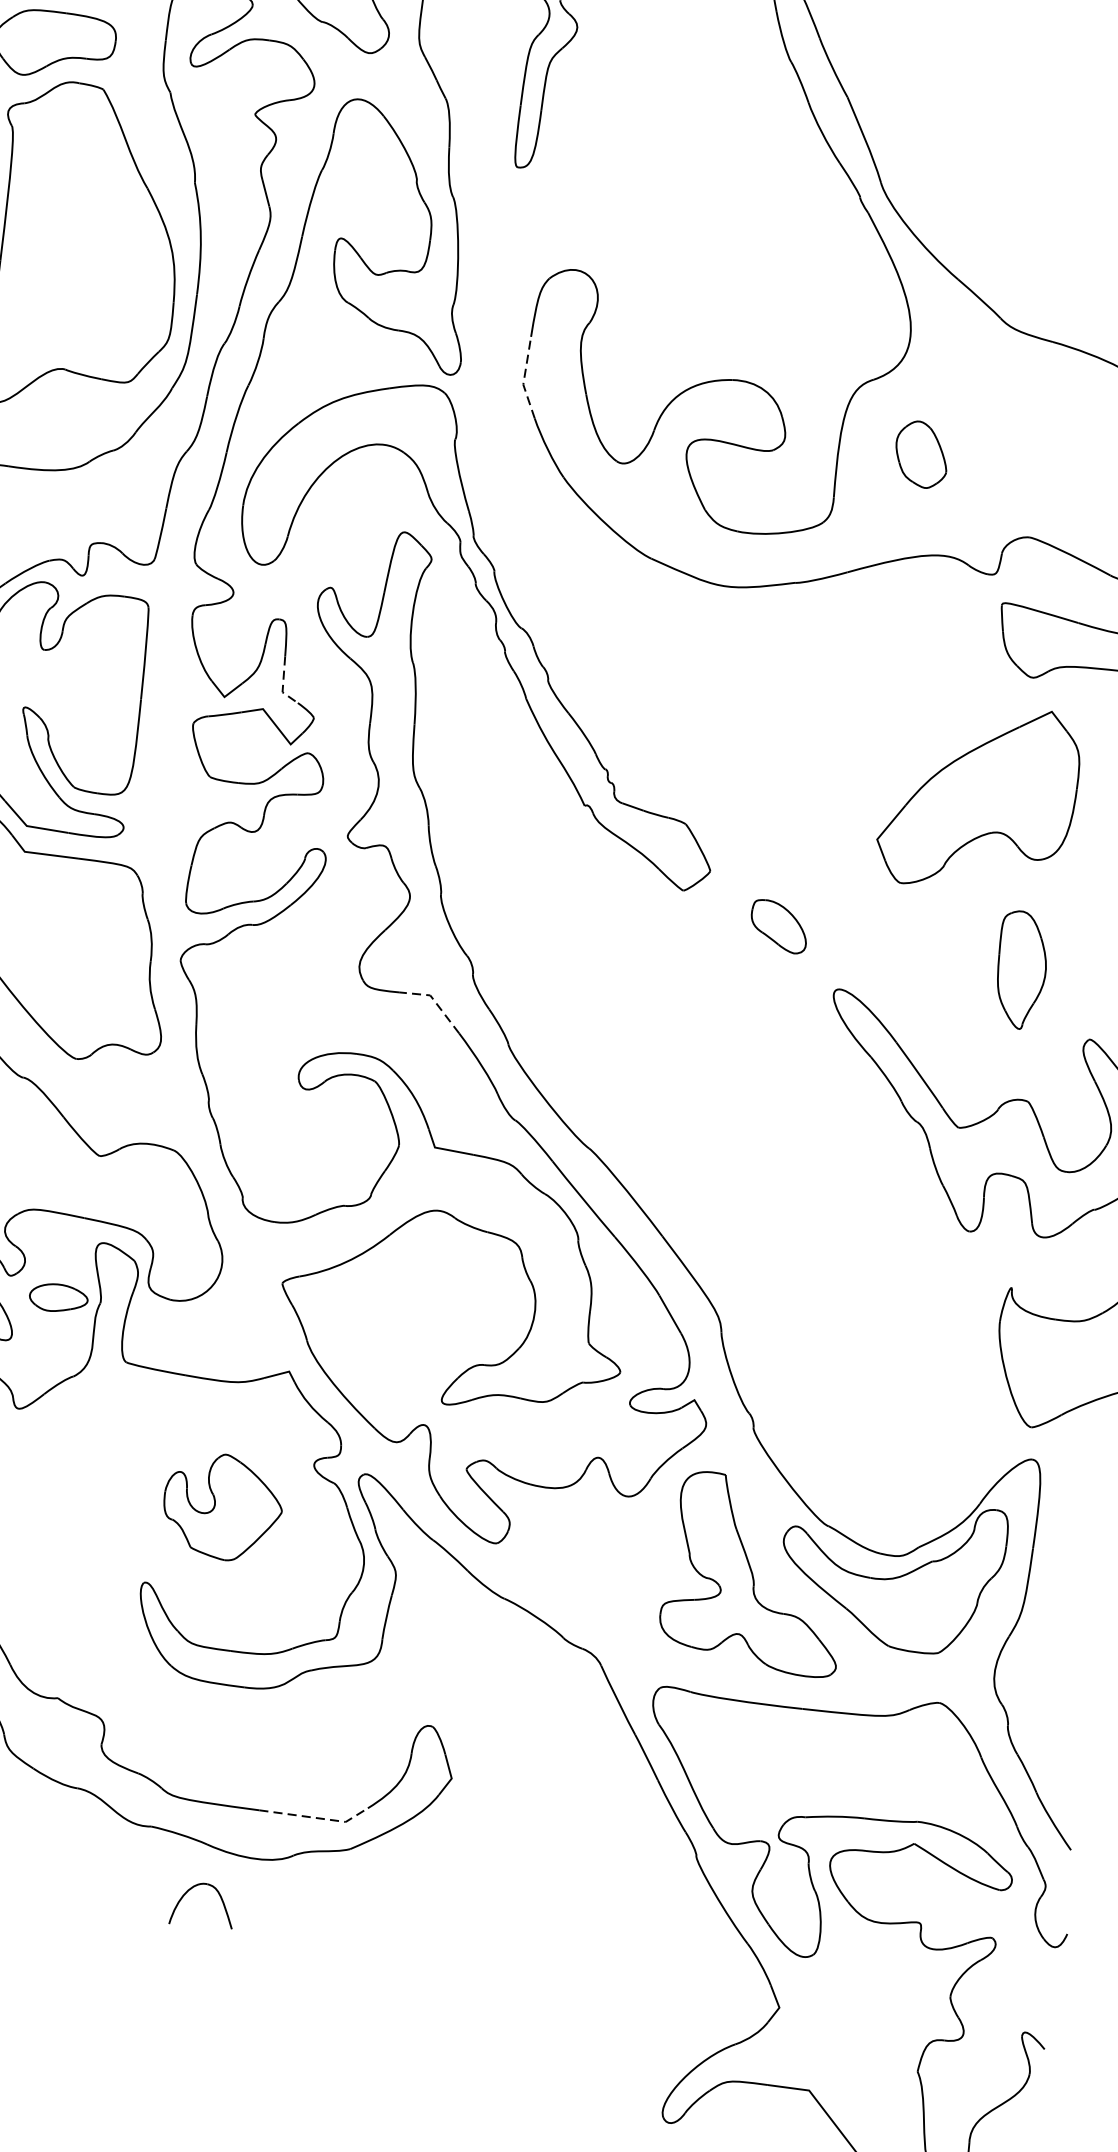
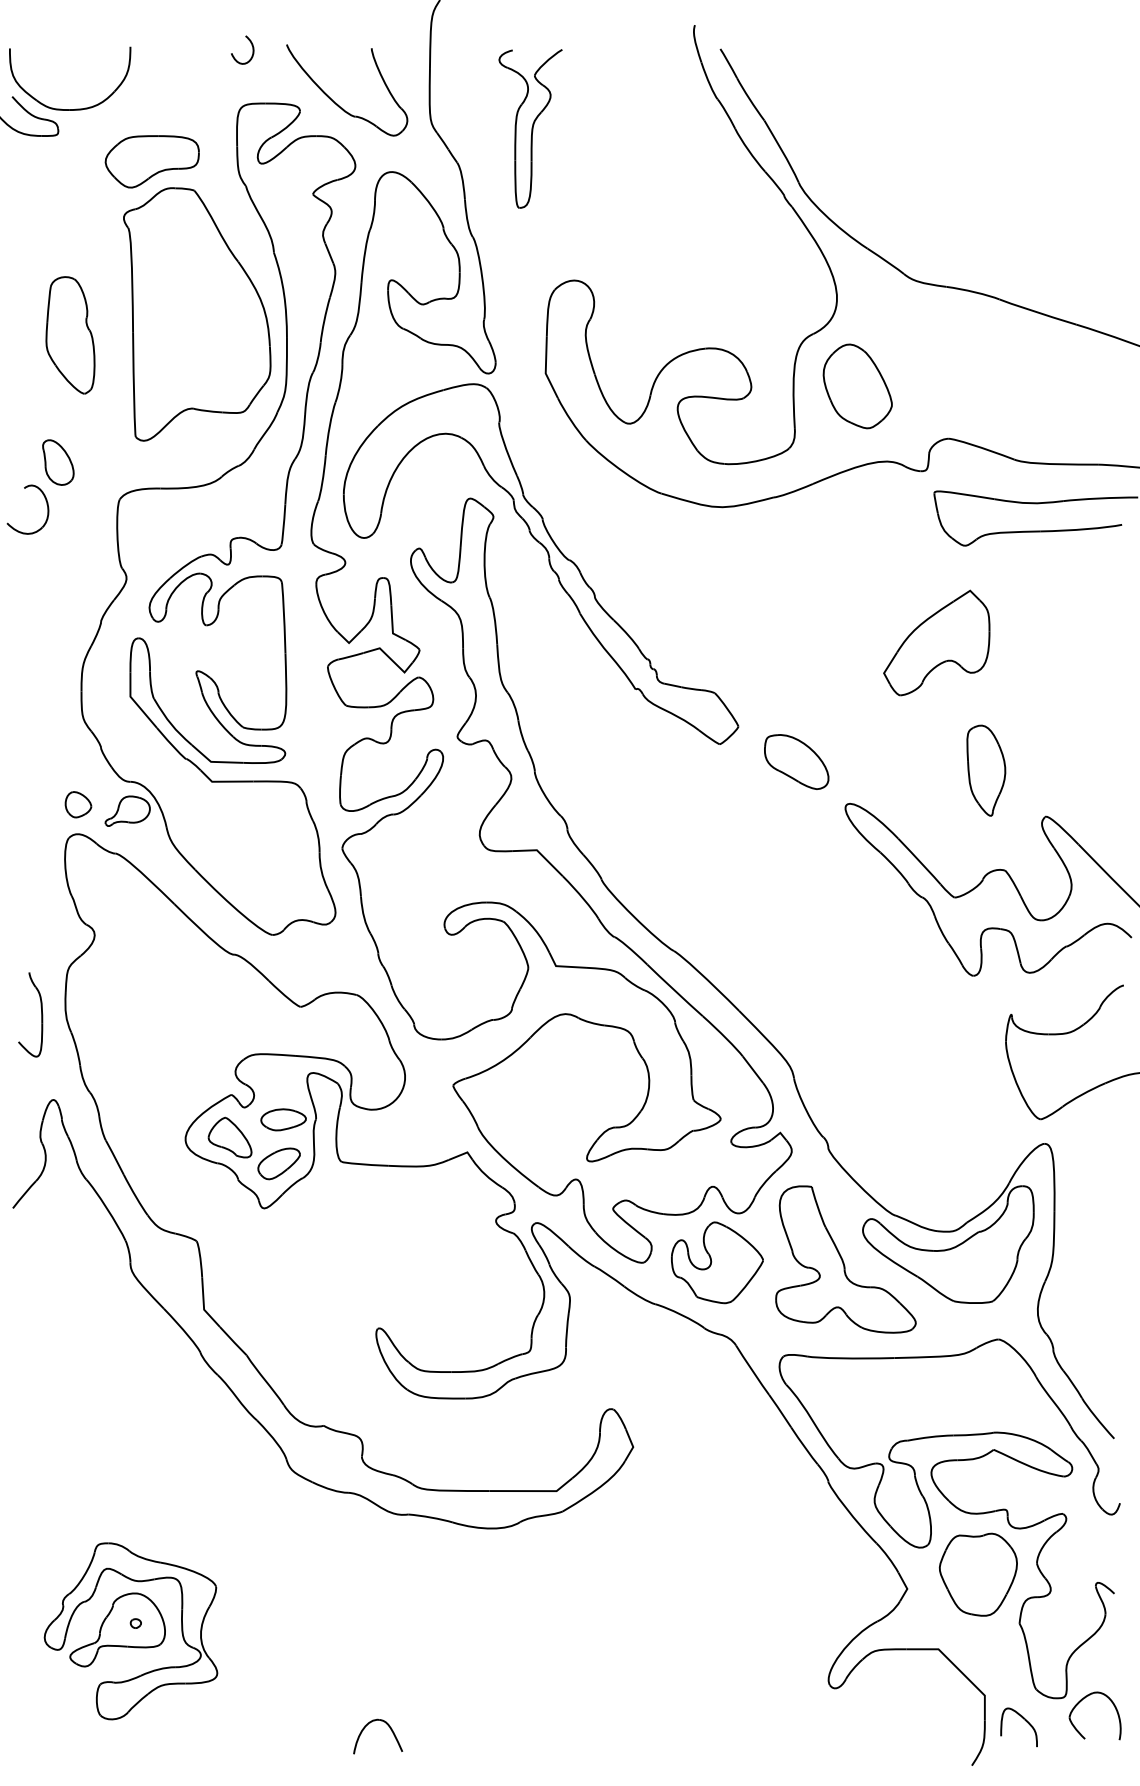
line: (523, 378) -> (545, 368), dashed -> solid
part: (921, 454) -> (857, 386), size x1.67
line: (282, 684) -> (392, 627), dashed -> solid
part: (979, 797) -> (936, 642), size x0.71
part: (778, 925) -> (796, 761), size x1.43
line: (434, 1000) -> (540, 853), dashed -> solid
part: (44, 1353) -> (278, 1163), added
part: (222, 1506) -> (717, 1262), moved
line: (315, 1818) -> (533, 1491), dashed -> solid
part: (219, 1897) -> (389, 1728), moved
part: (872, 2001) -> (977, 1574), added

